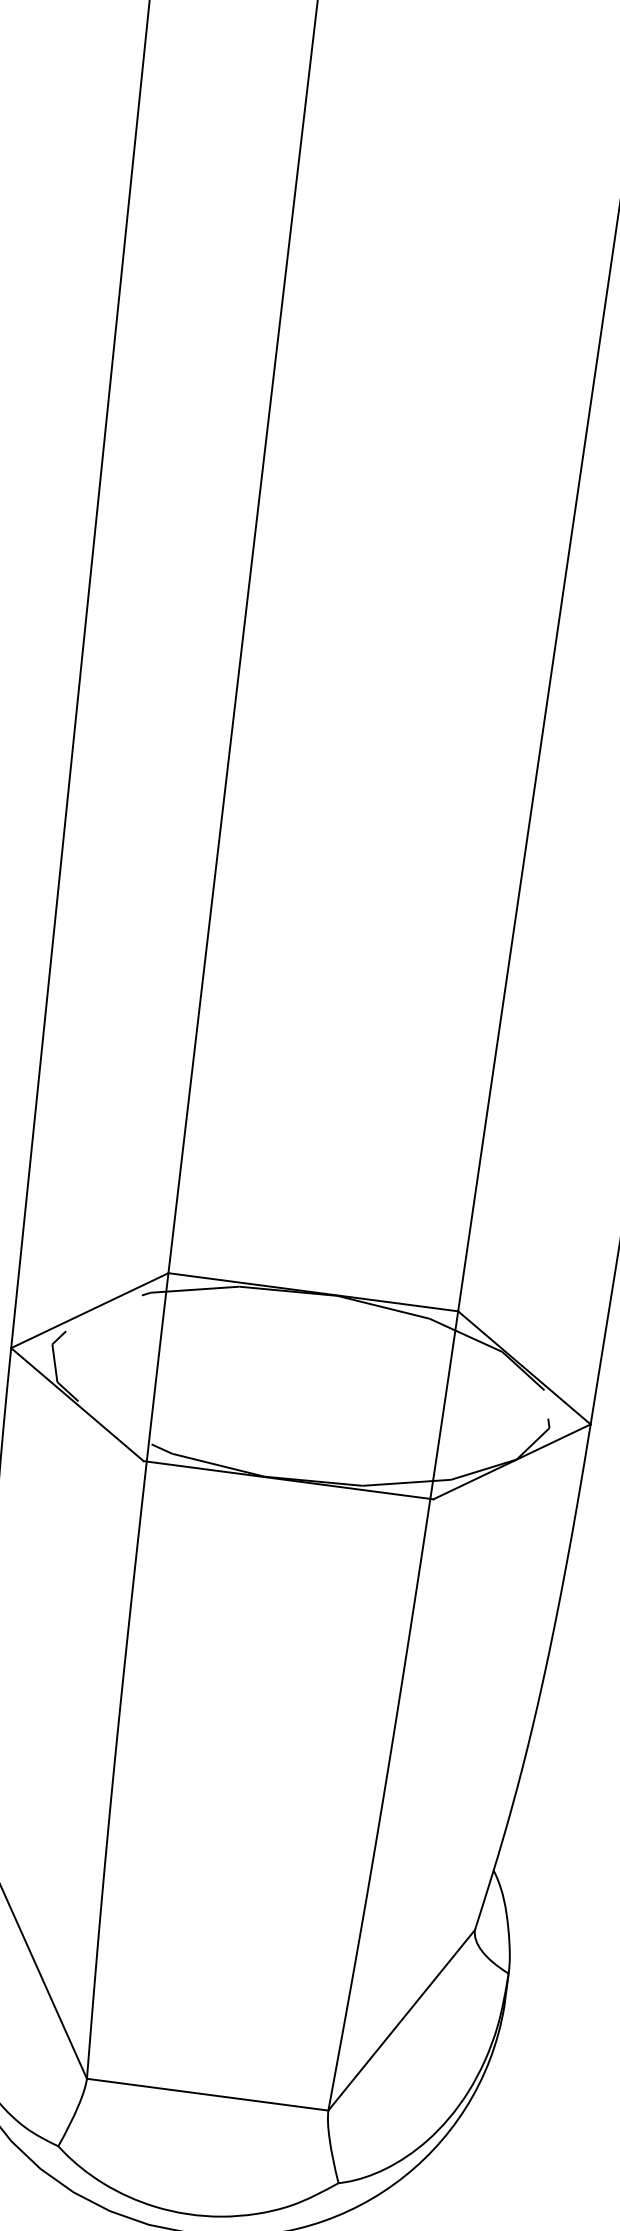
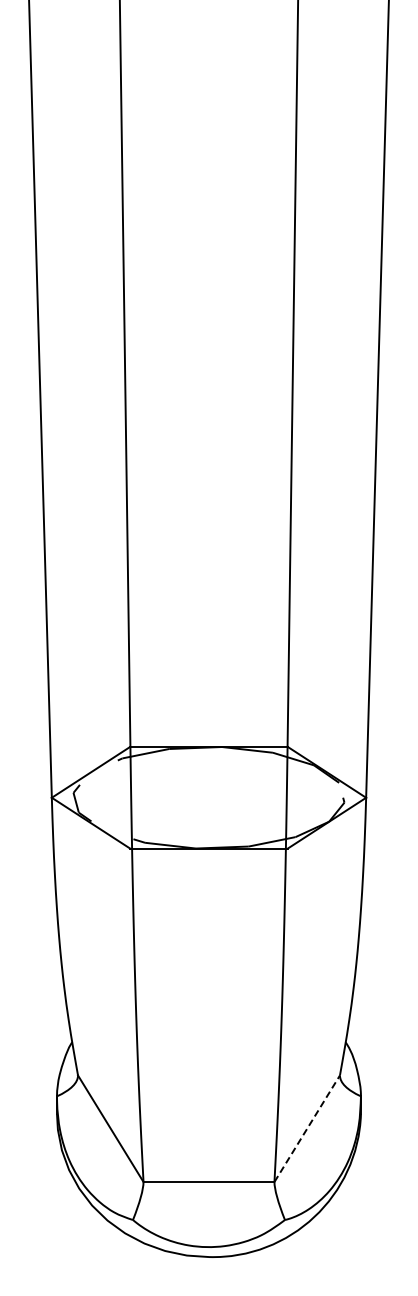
line: (402, 2019) -> (307, 1128), solid -> dashed

